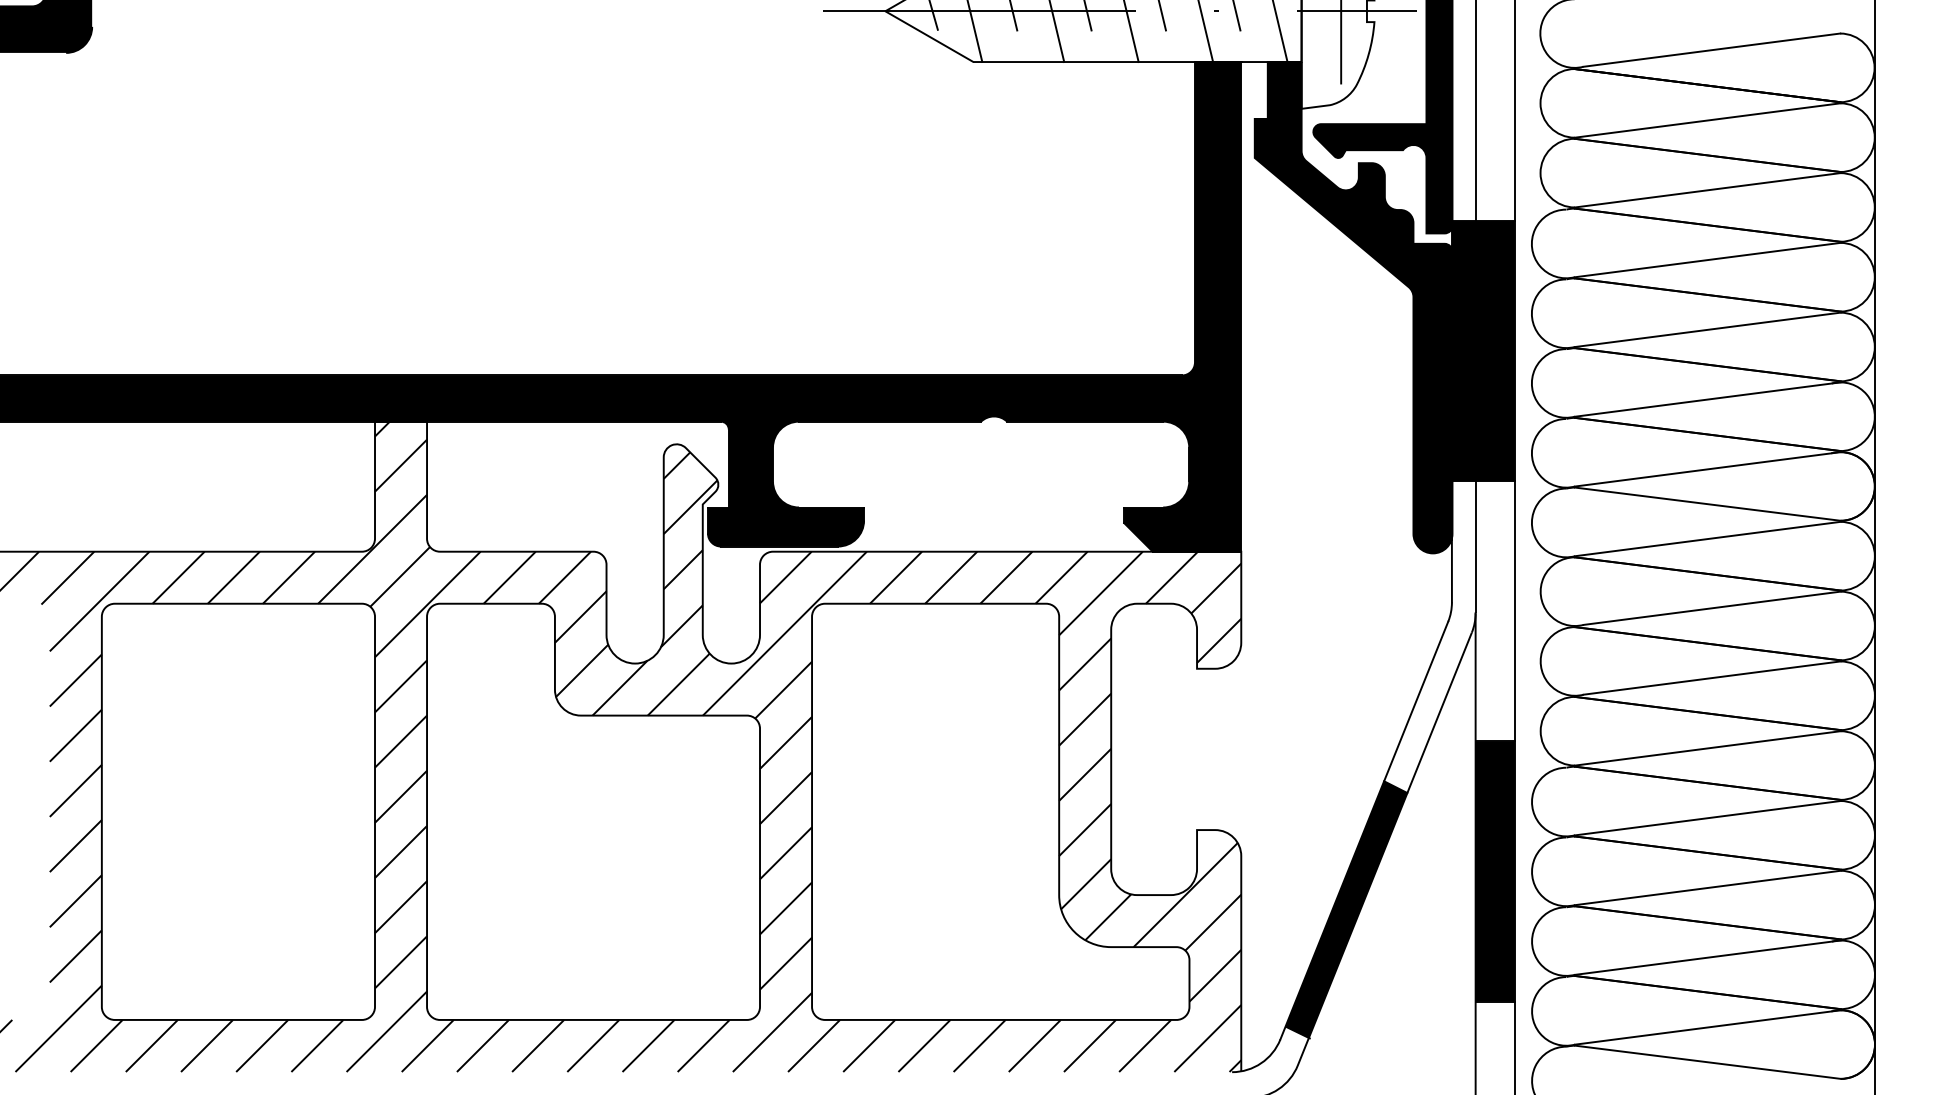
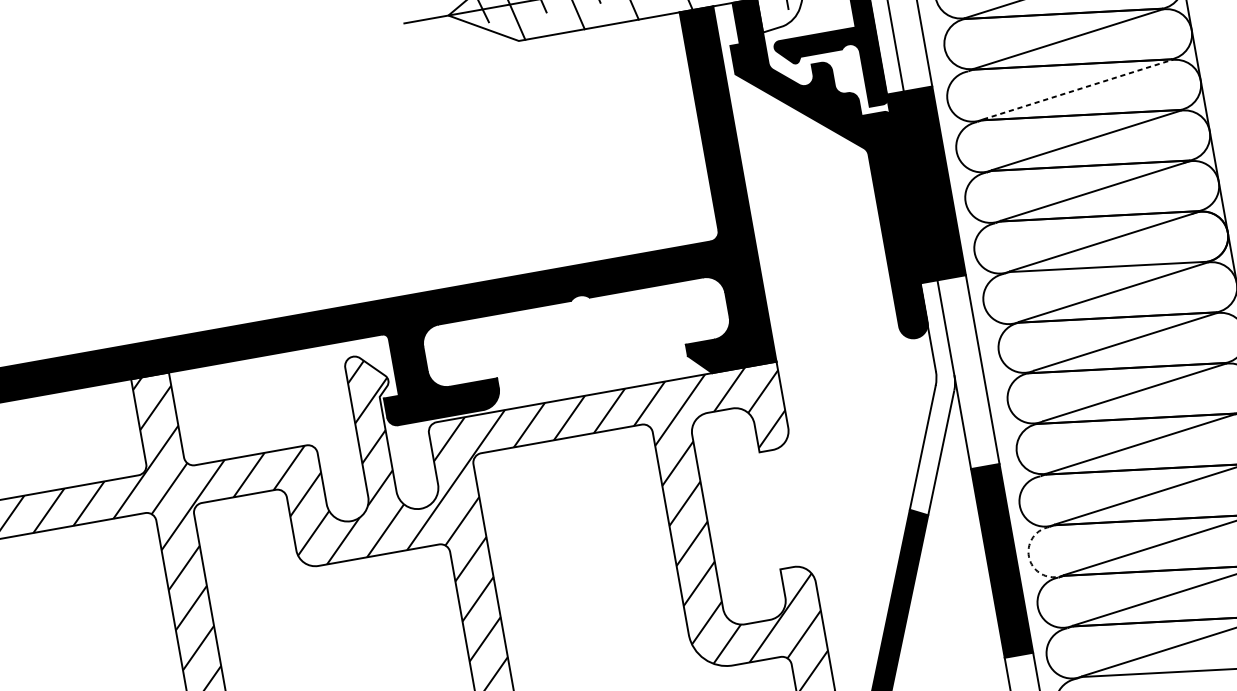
line: (1707, 260) -> (1077, 90), solid -> dashed
arc: (1532, 876) -> (1029, 559), solid -> dashed

